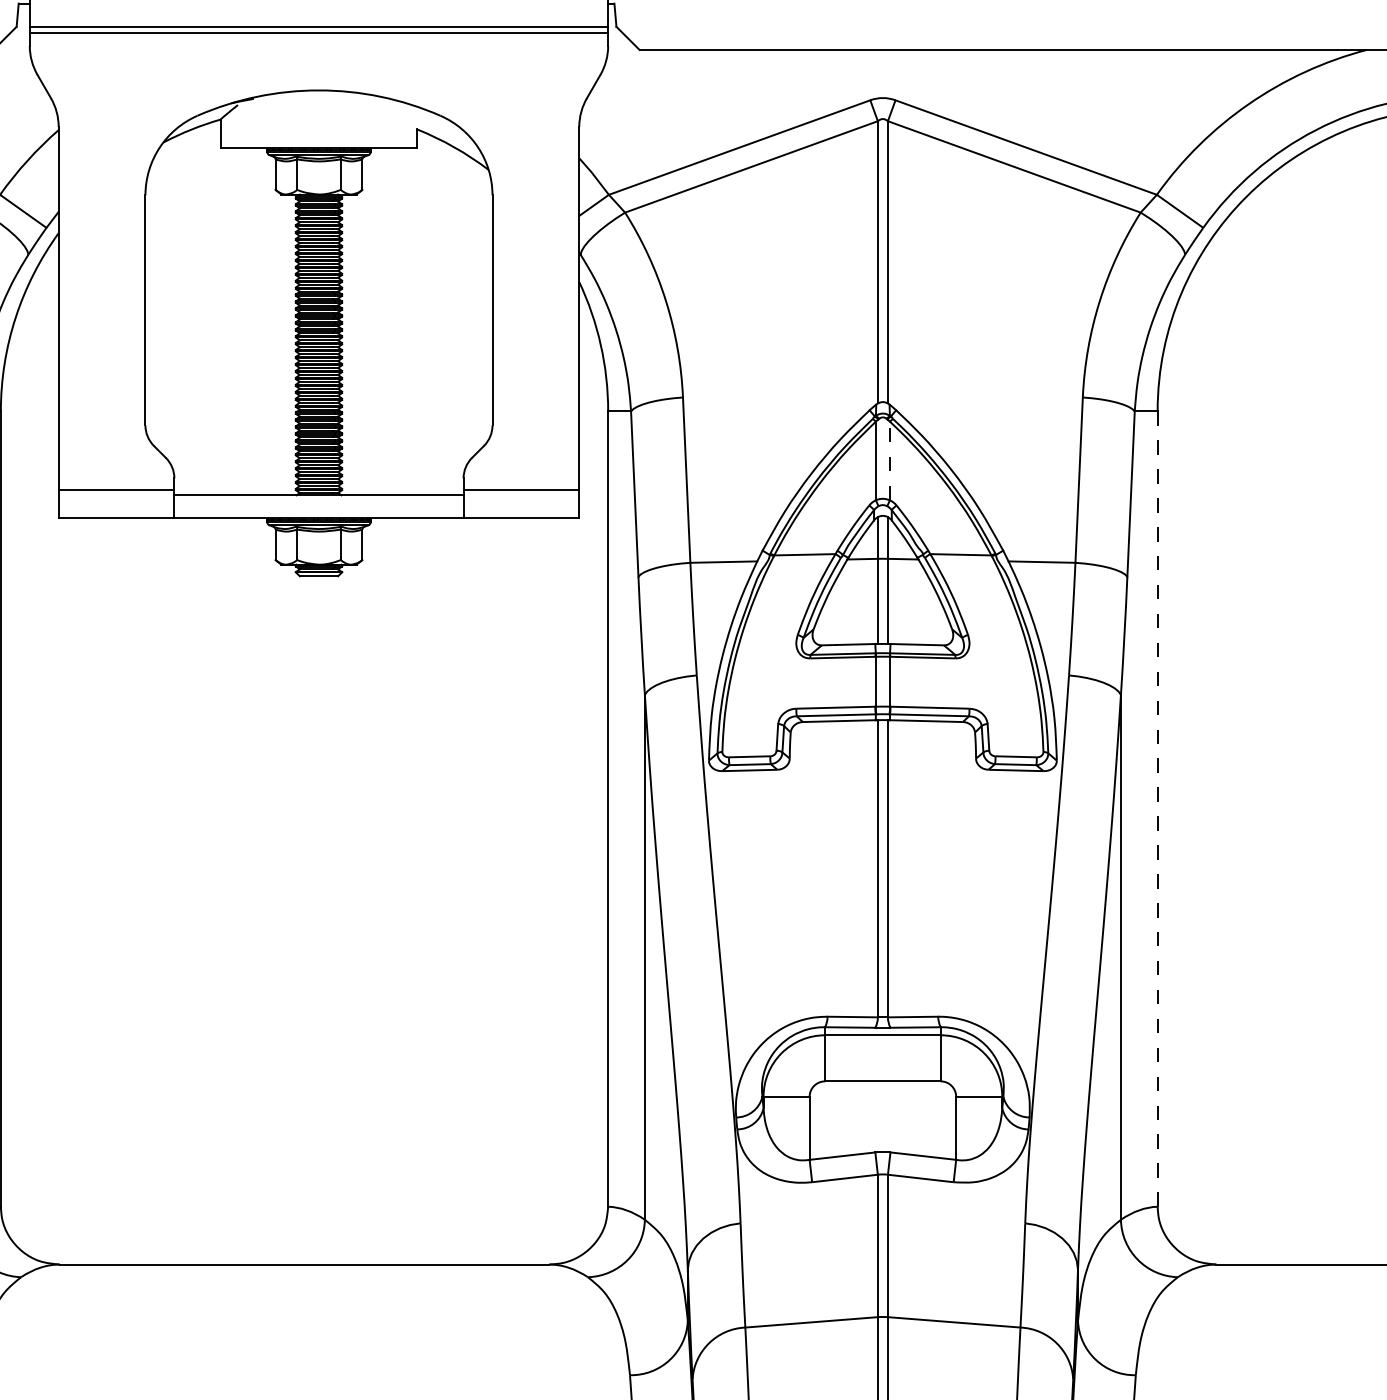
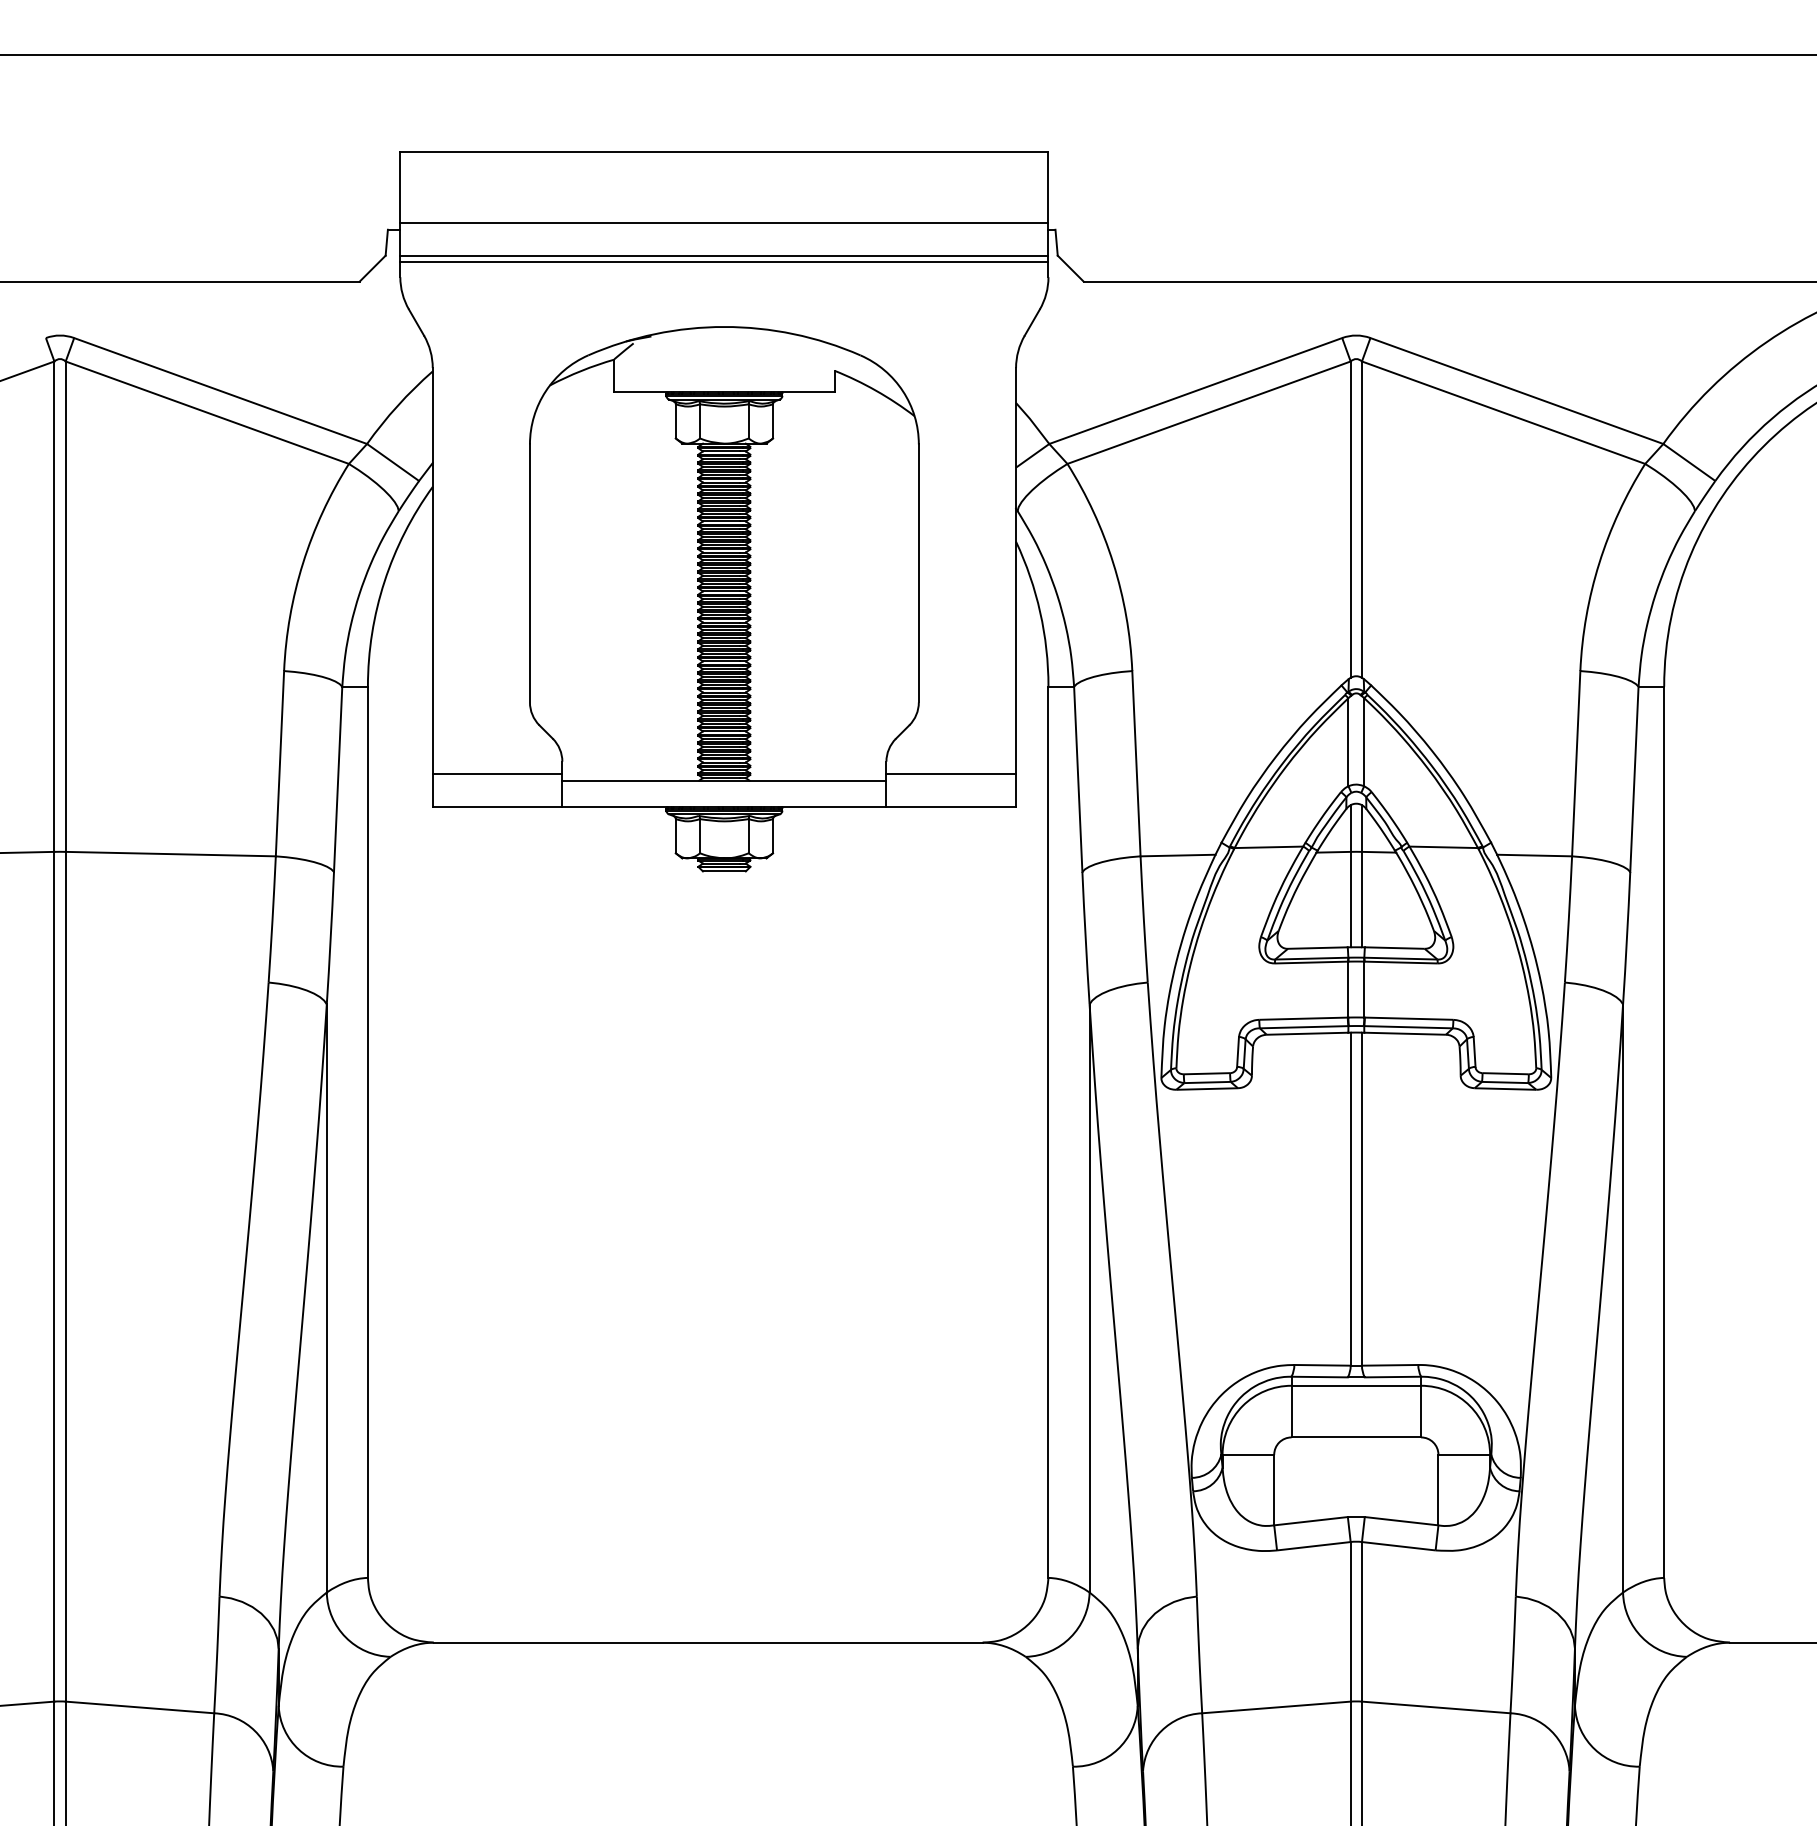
line: (890, 460) -> (1364, 741), dashed -> solid
line: (1157, 809) -> (1664, 1132), dashed -> solid

